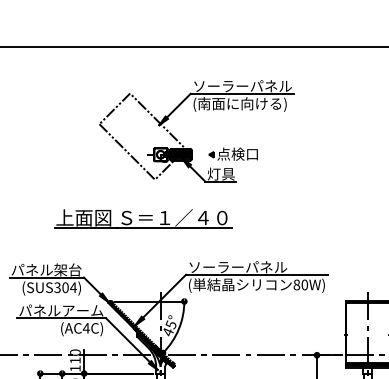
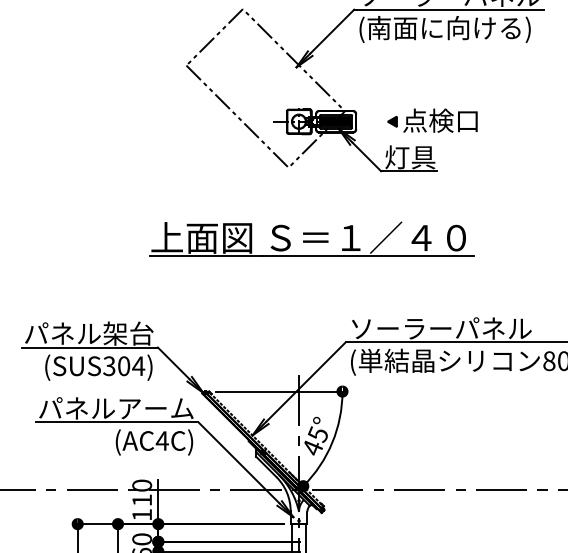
part: (143, 218) -> (311, 238), moved

